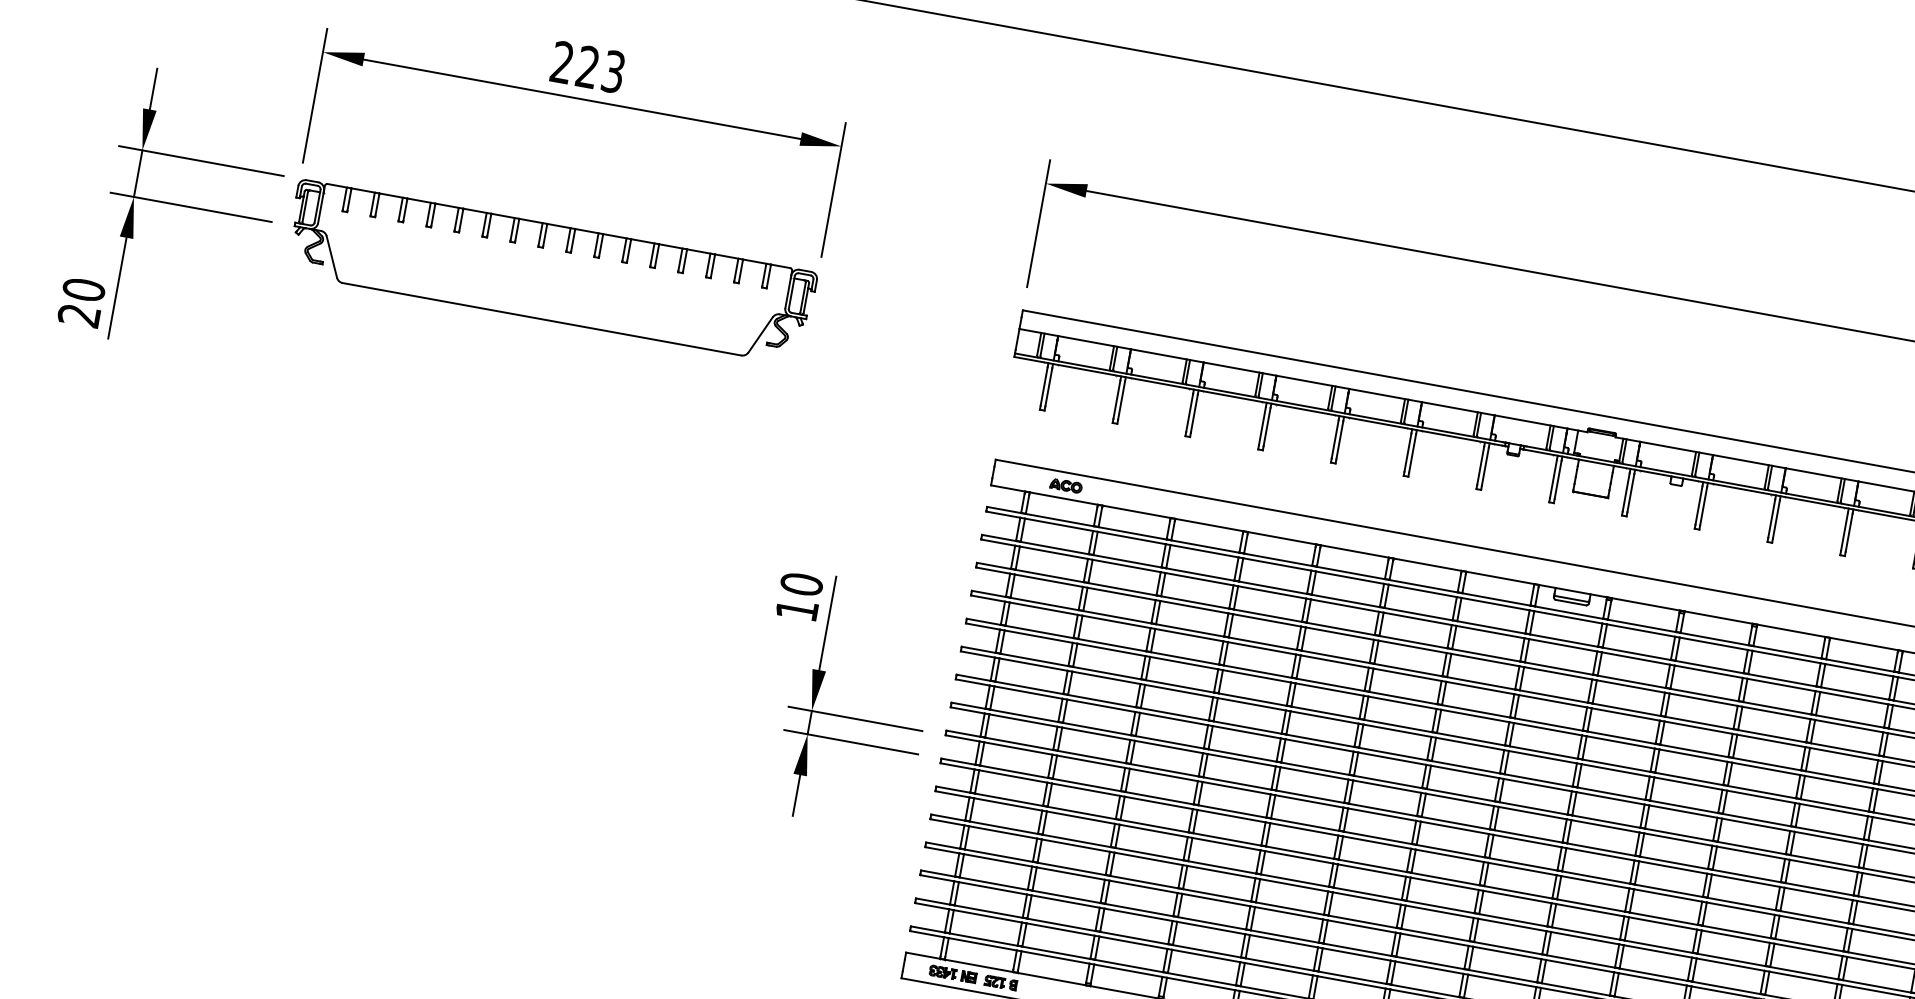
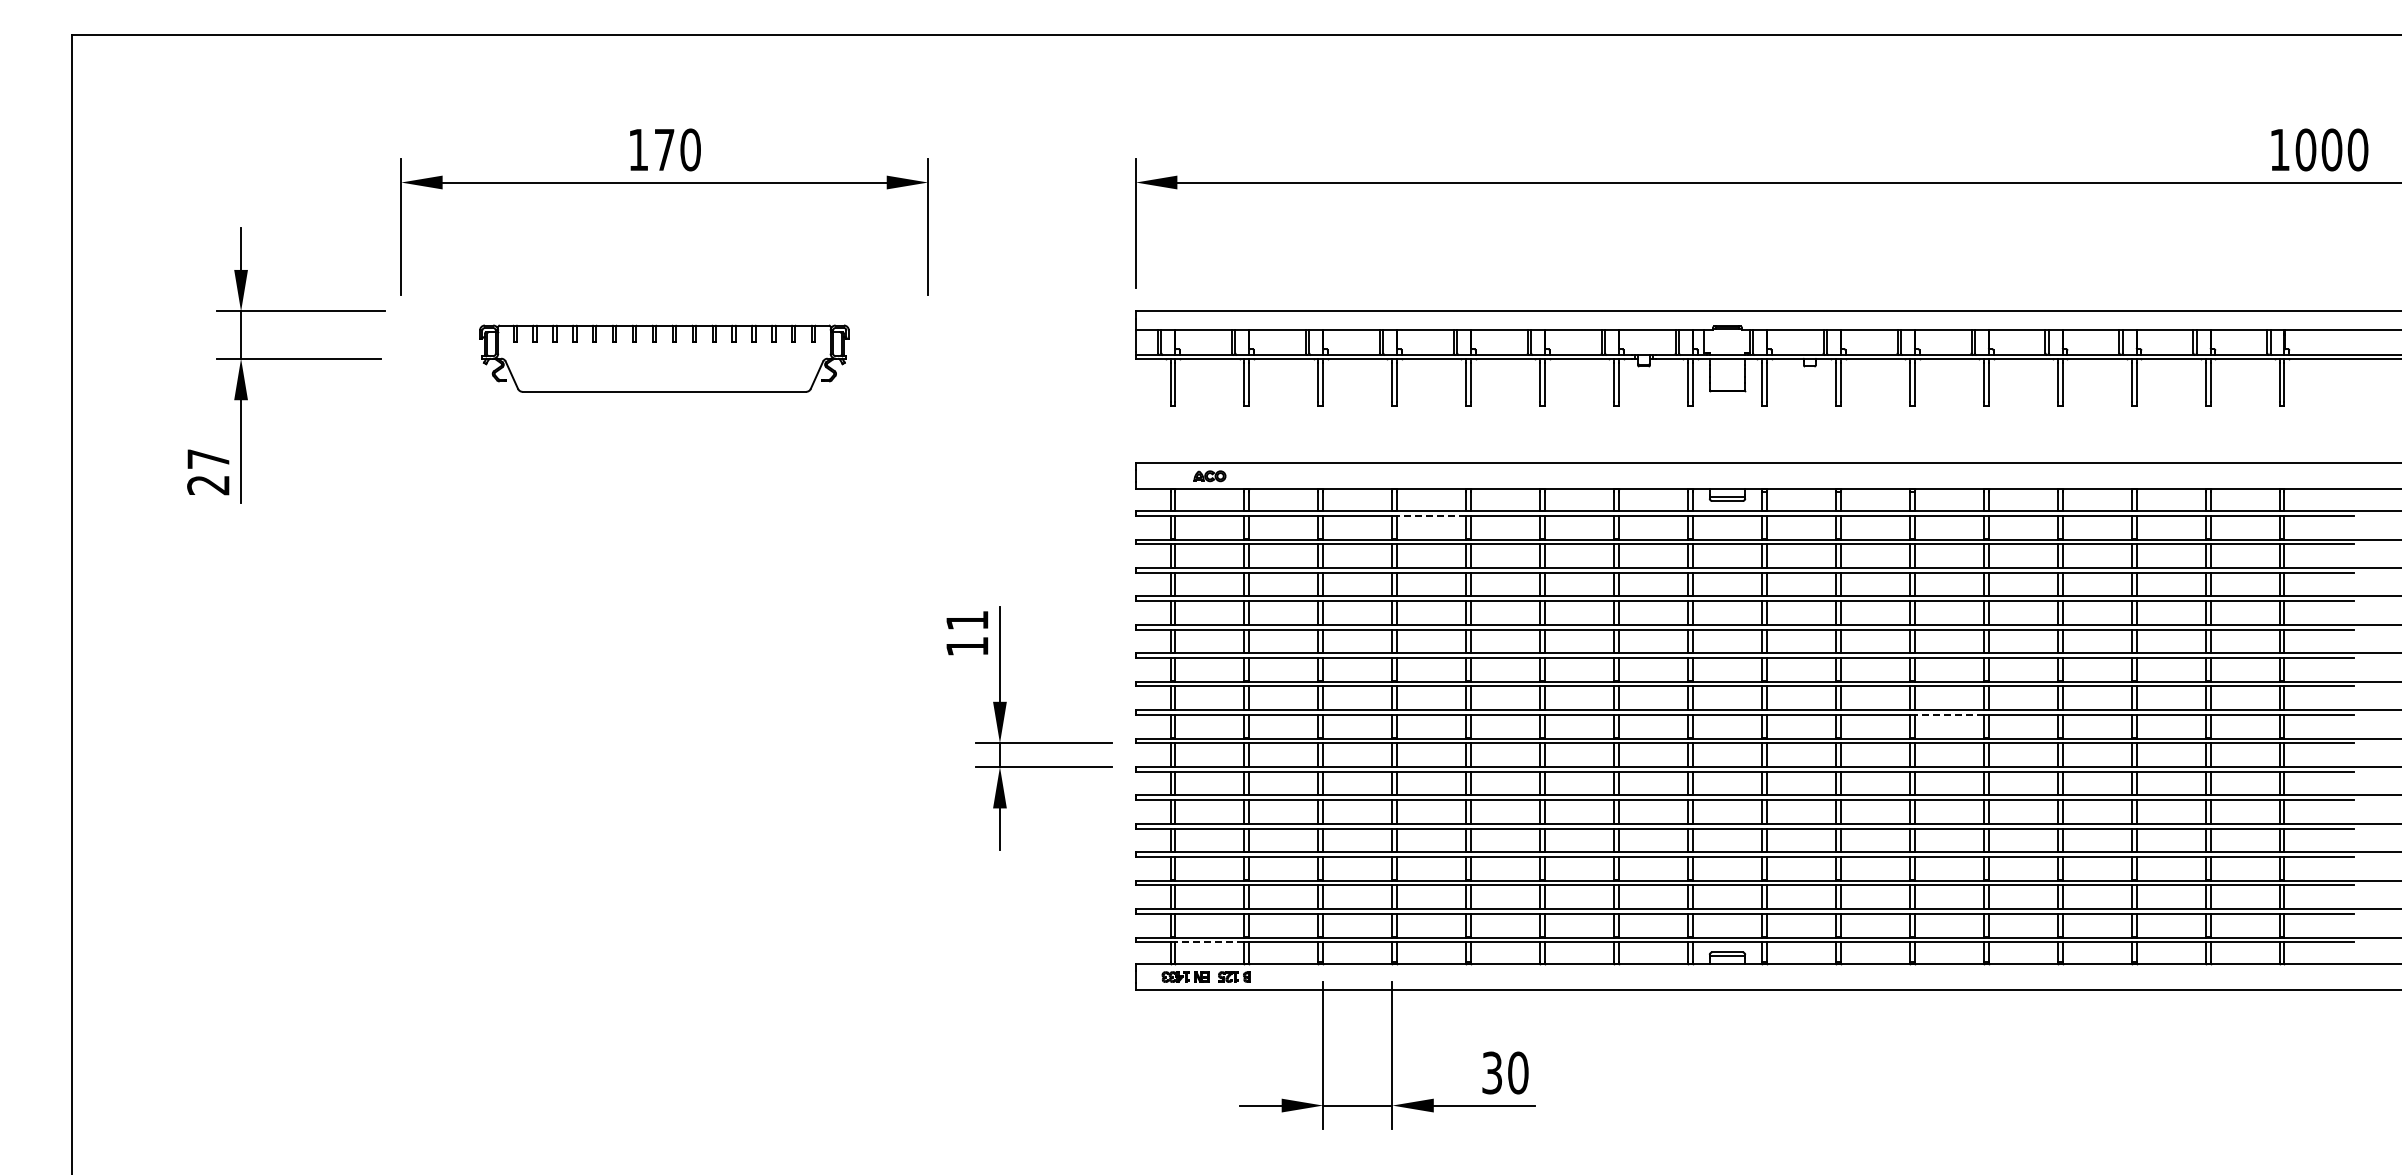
text: (587, 66) -> (664, 149), 223 -> 170
part: (550, 272) -> (664, 358), size x0.7
text: (84, 289) -> (208, 458), 20 -> 27
line: (1277, 564) -> (1431, 515), solid -> dashed
text: (801, 584) -> (967, 620), 10 -> 11
line: (1751, 852) -> (1949, 714), solid -> dashed
line: (982, 944) -> (1209, 942), solid -> dashed

